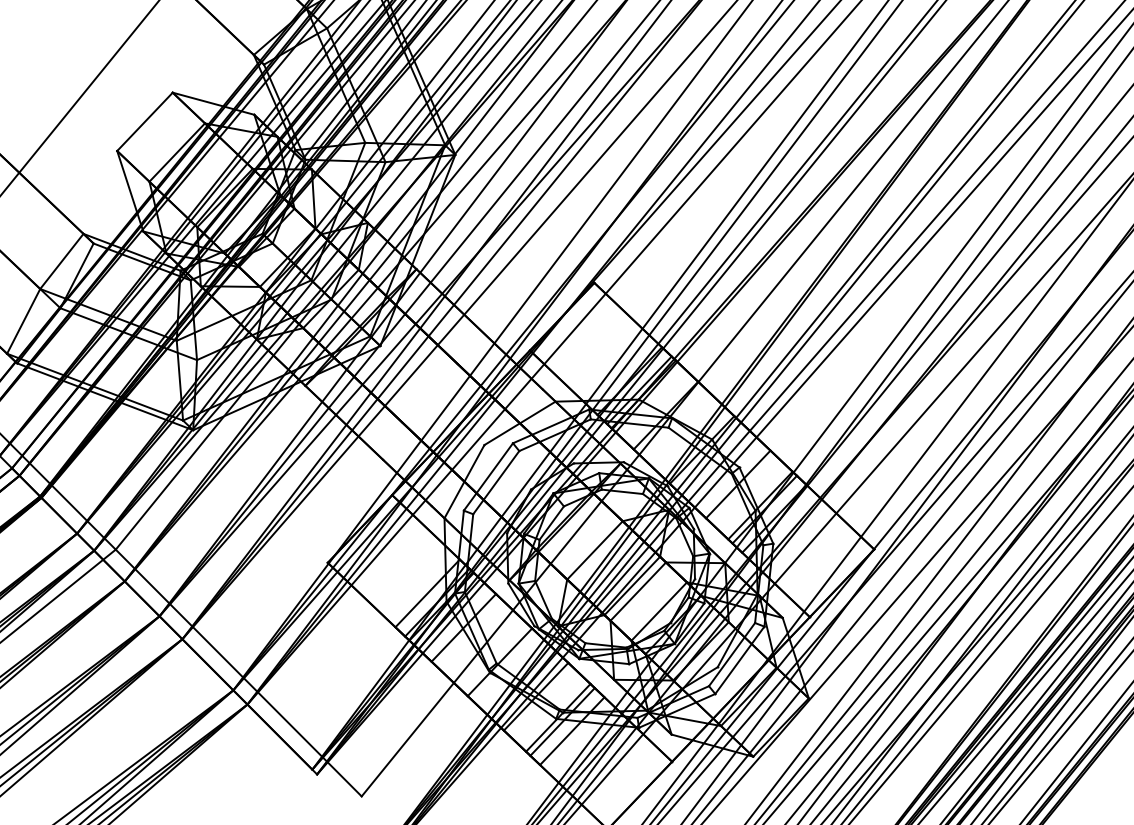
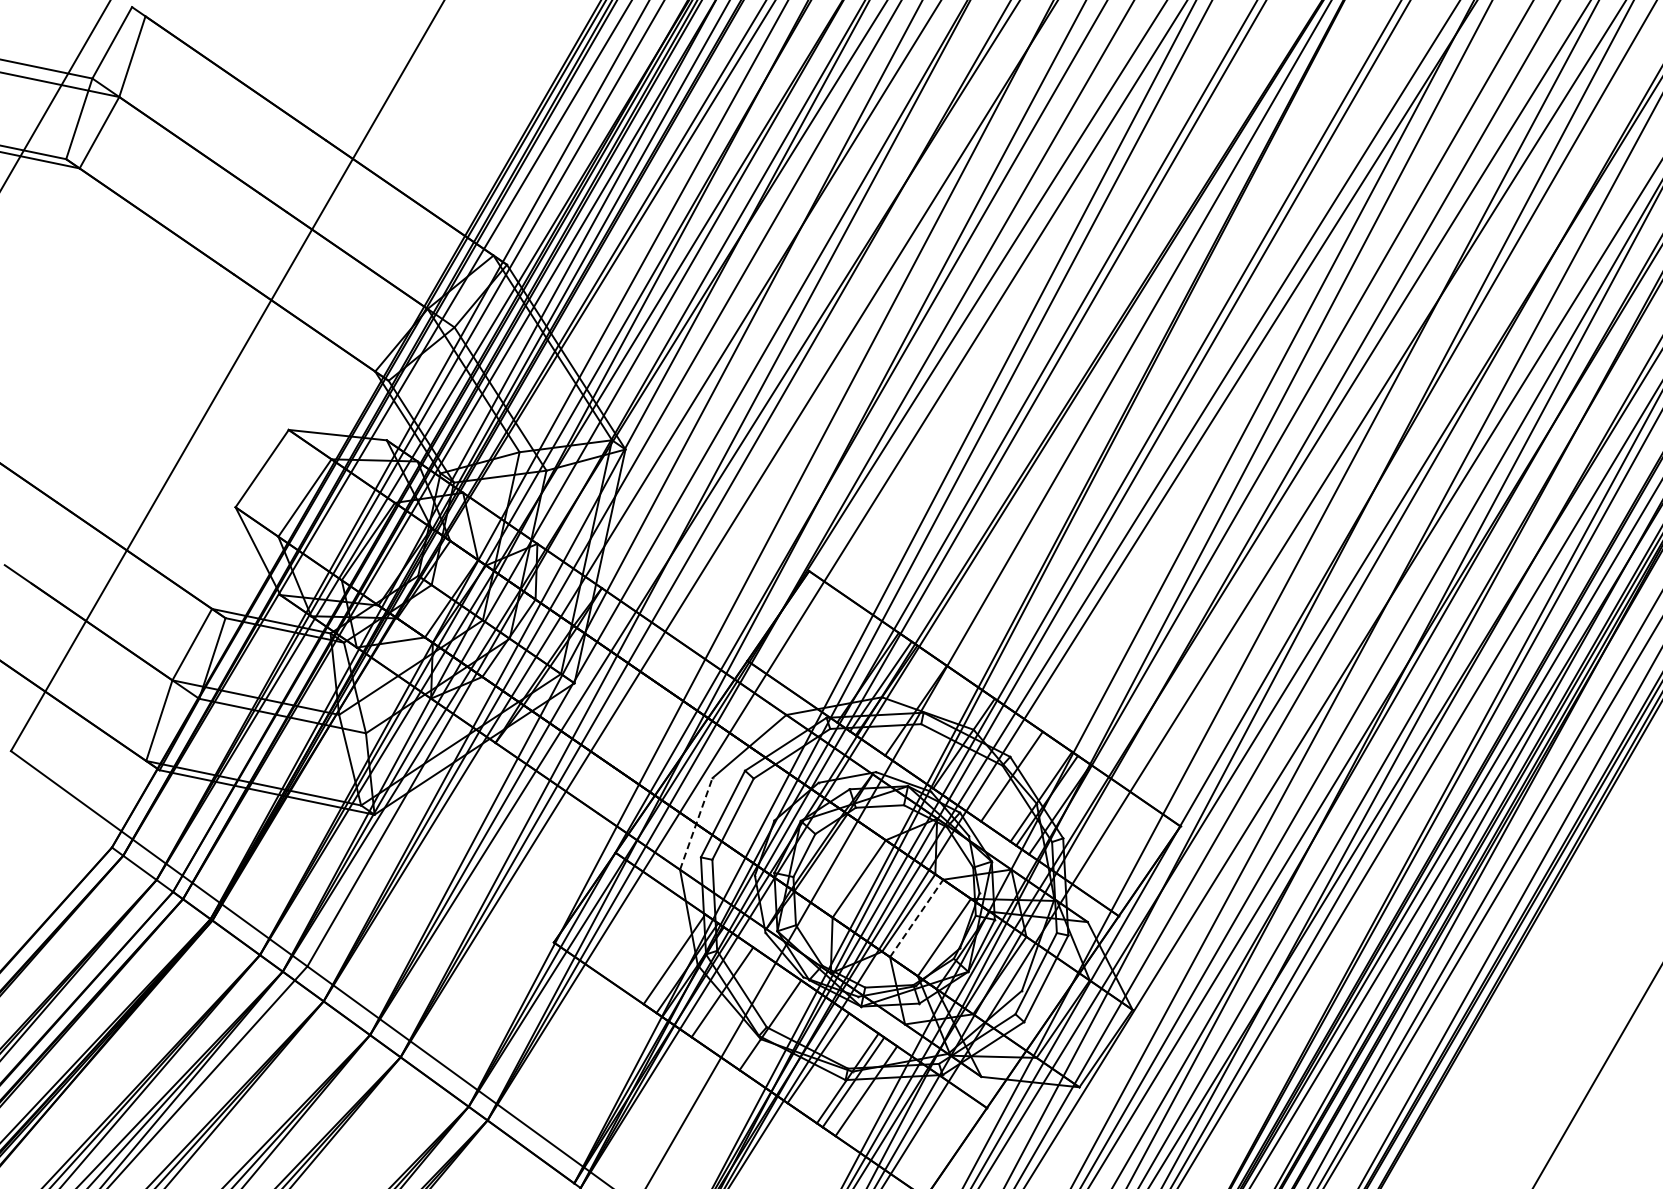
line: (464, 481) -> (696, 823), solid -> dashed
line: (638, 591) -> (916, 918), solid -> dashed

